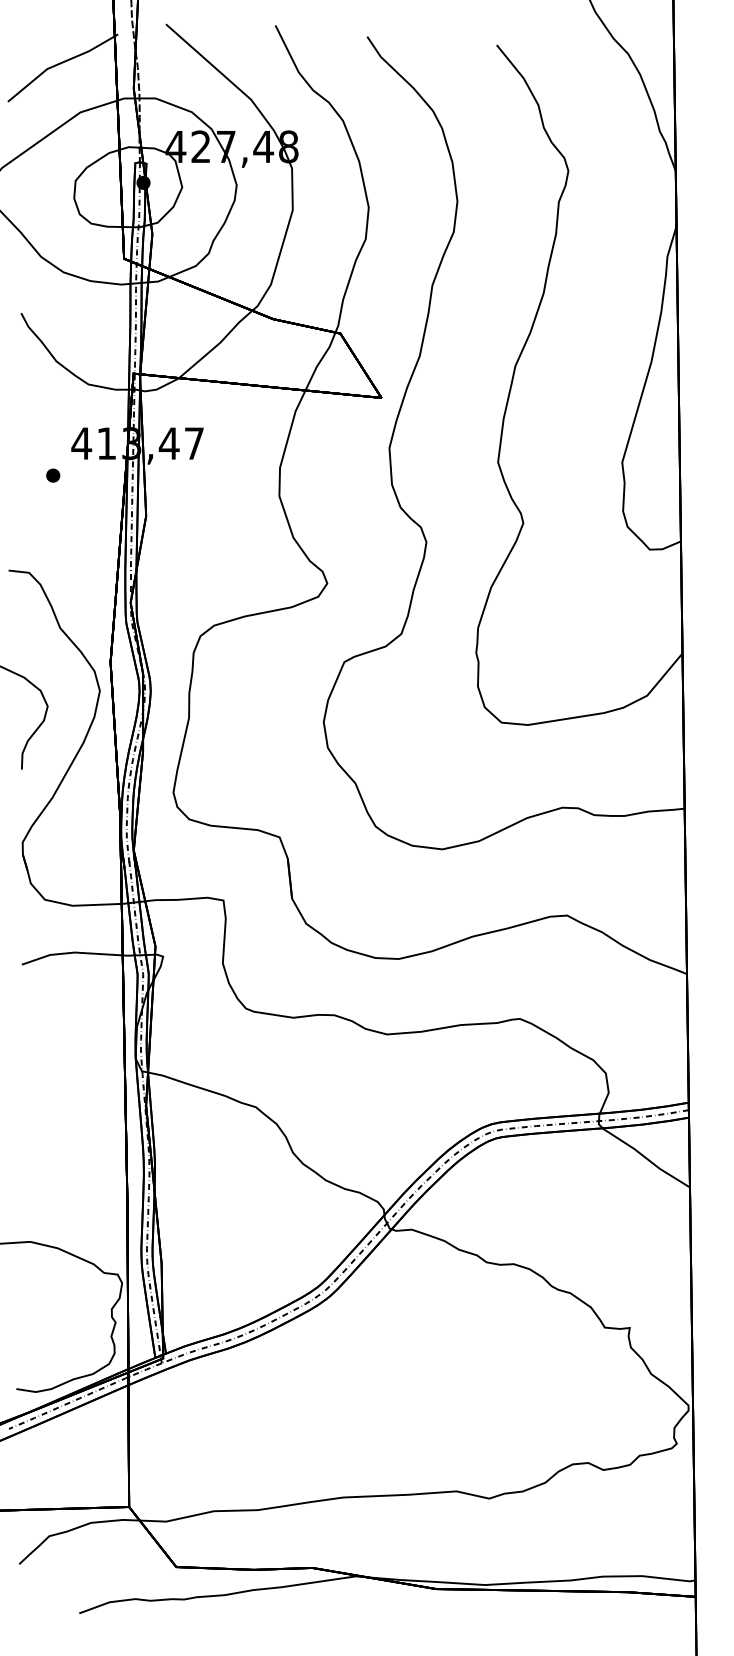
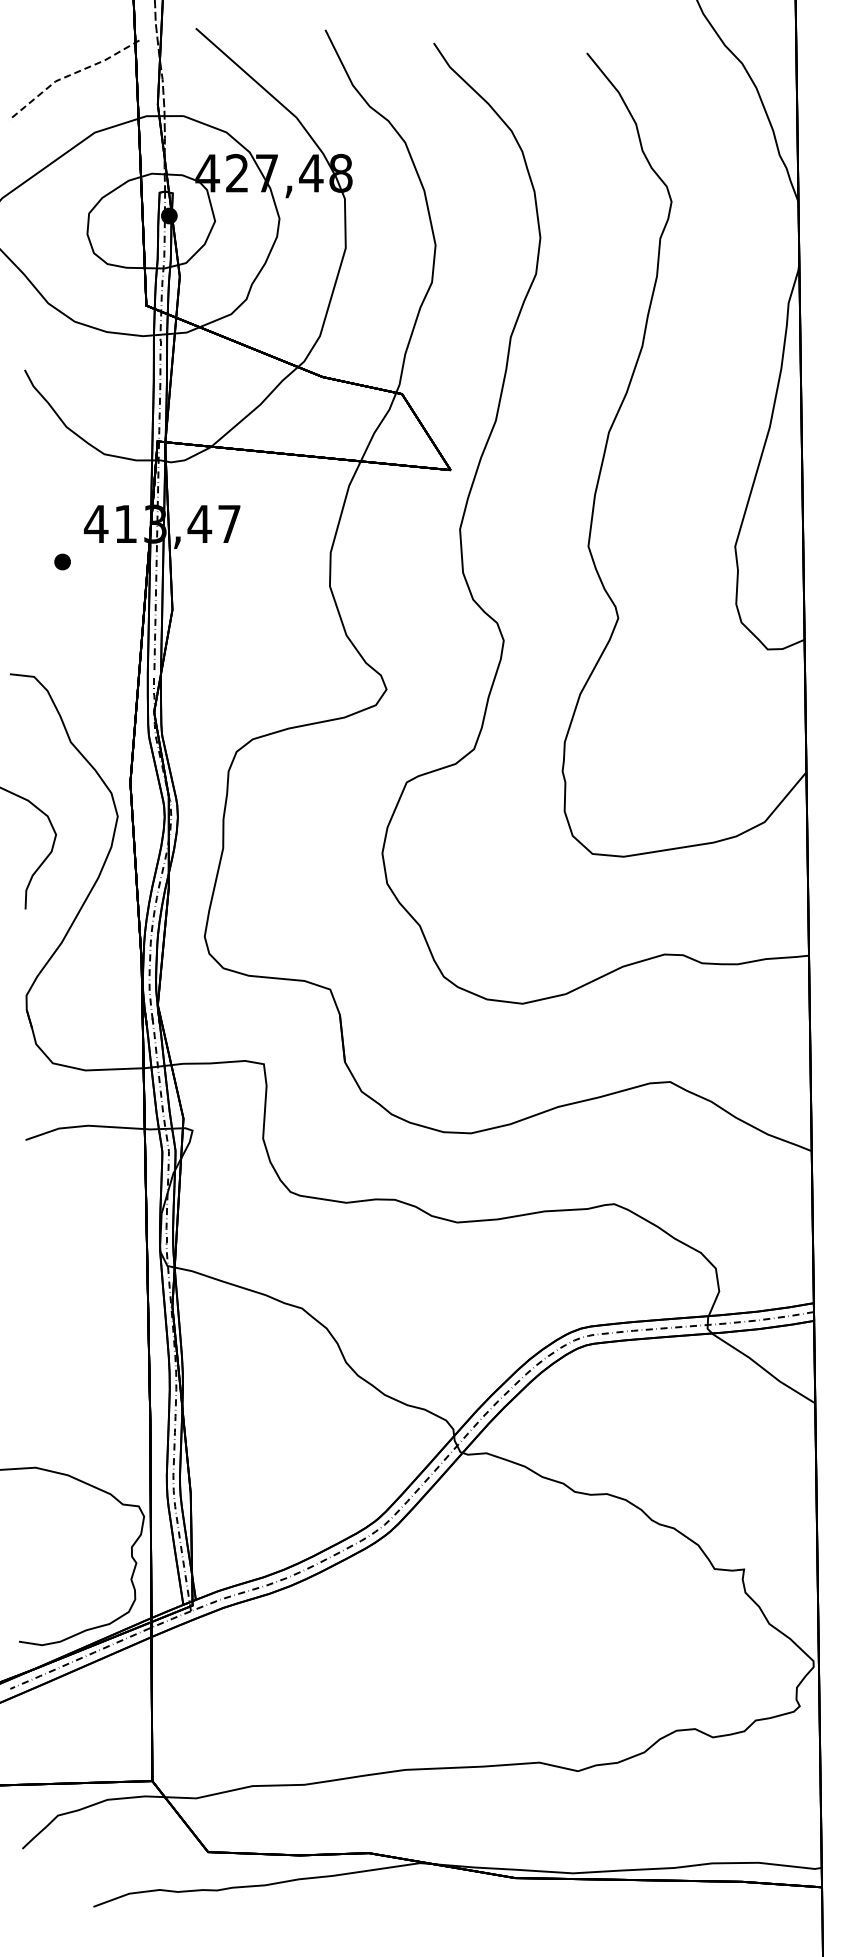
line: (59, 64) -> (70, 75), solid -> dashed

